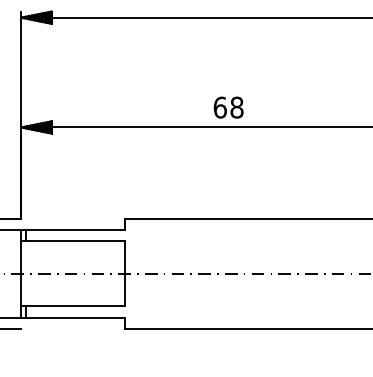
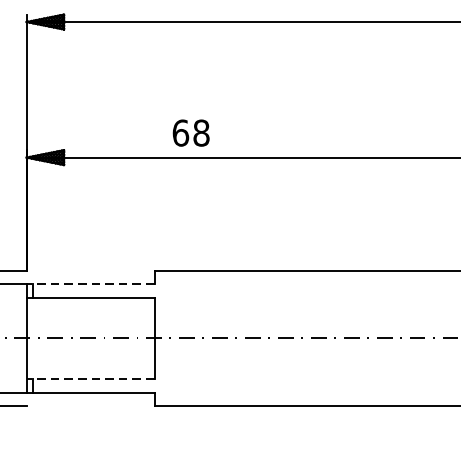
text: (228, 107) -> (190, 132), moved
line: (73, 229) -> (90, 283), solid -> dashed
line: (73, 306) -> (90, 378), solid -> dashed

